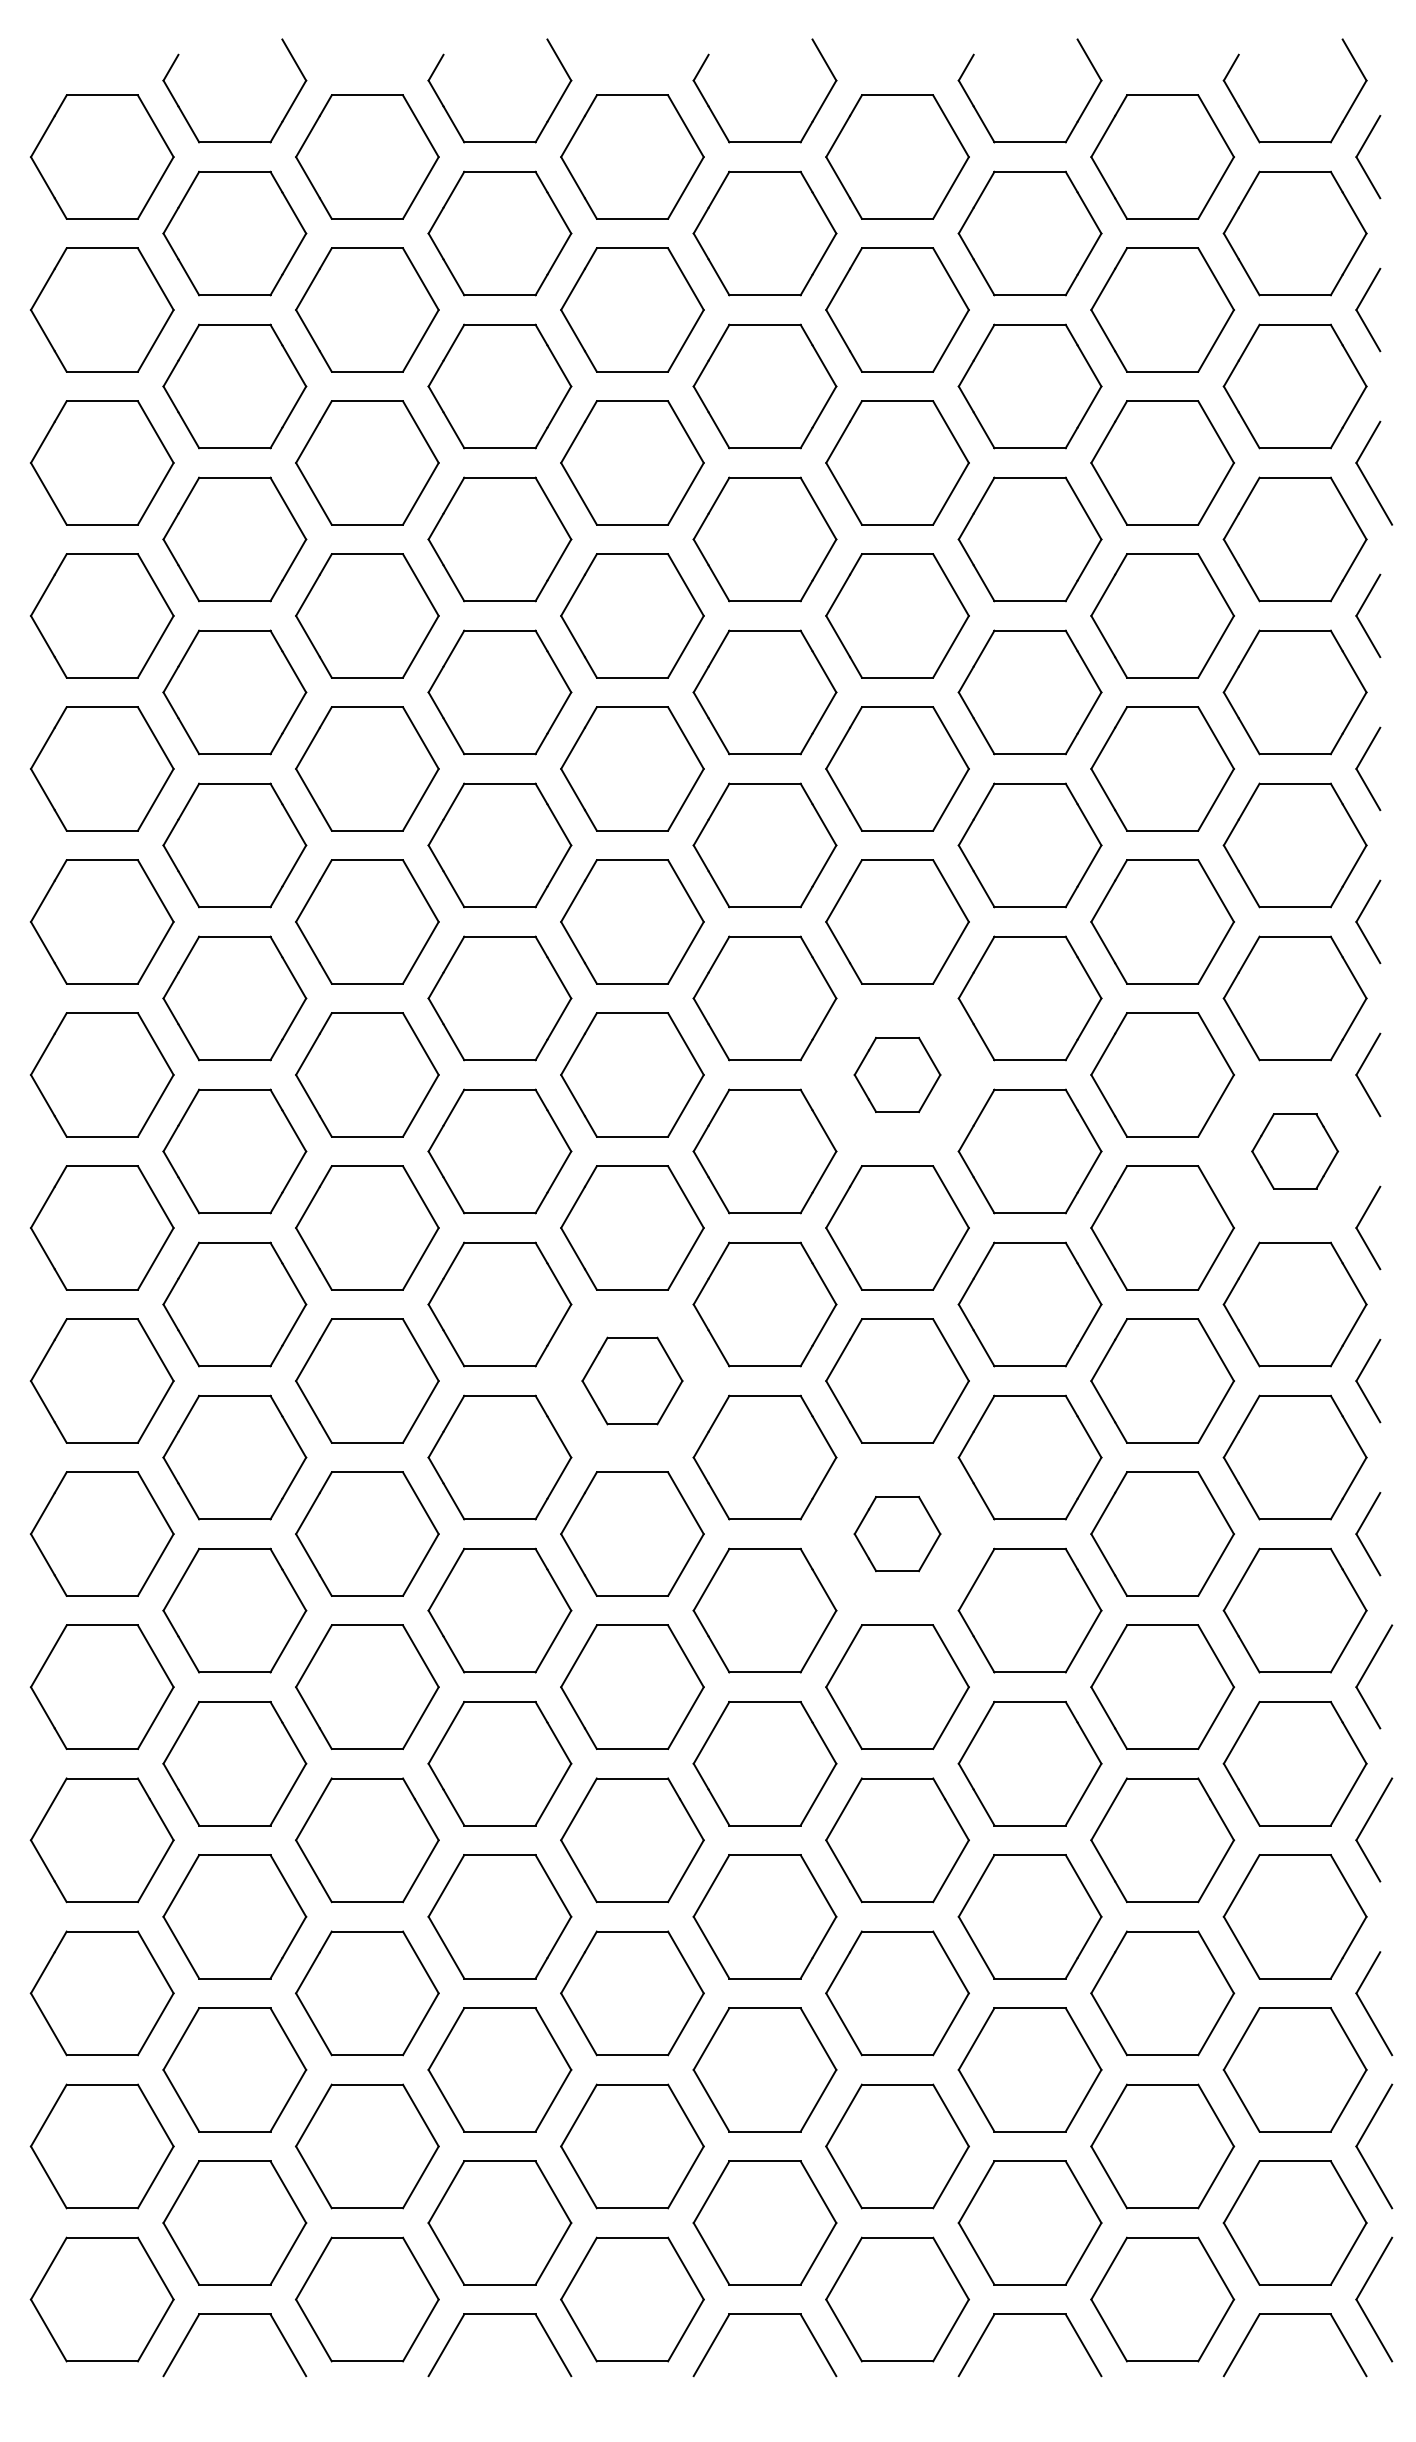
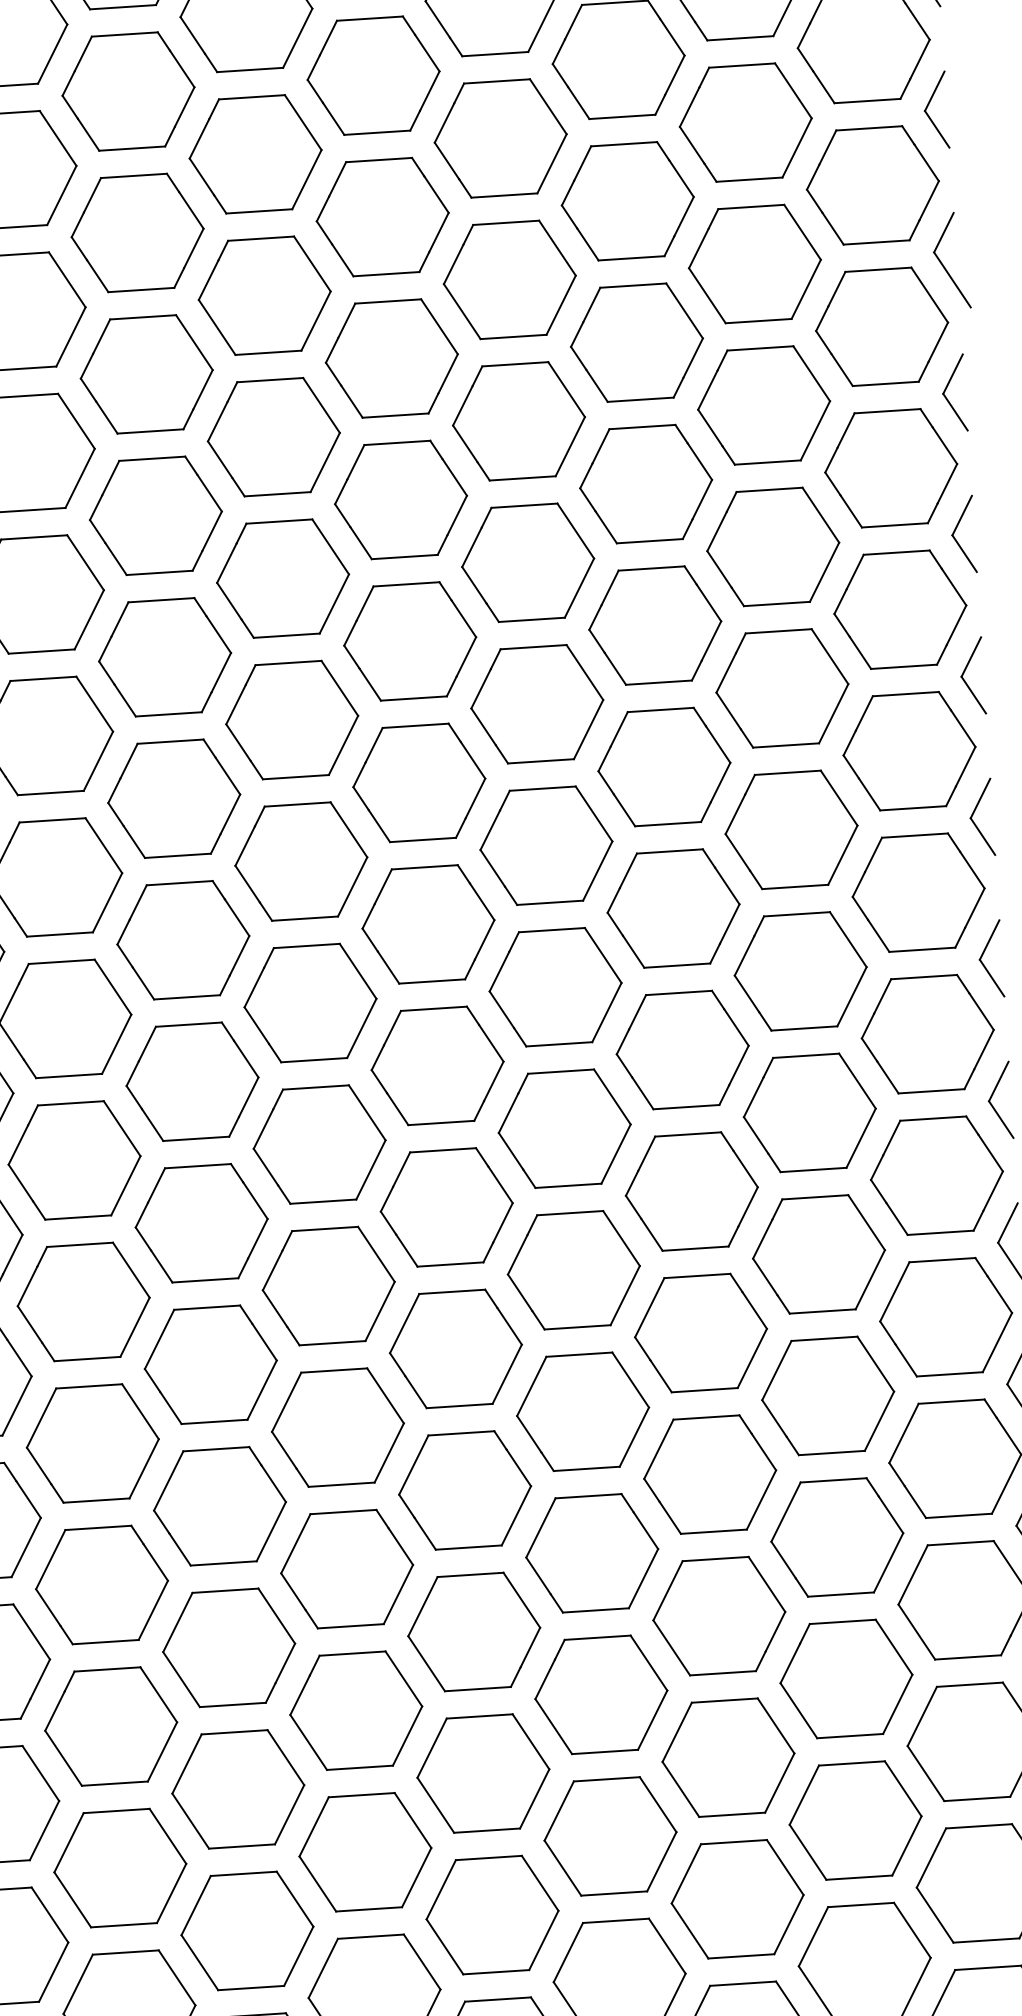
part: (897, 1074) -> (546, 845), size x1.67
part: (1294, 1151) -> (918, 892), size x1.67
part: (632, 1380) -> (319, 1144), size x1.43
part: (897, 1533) -> (573, 1269), size x1.67

